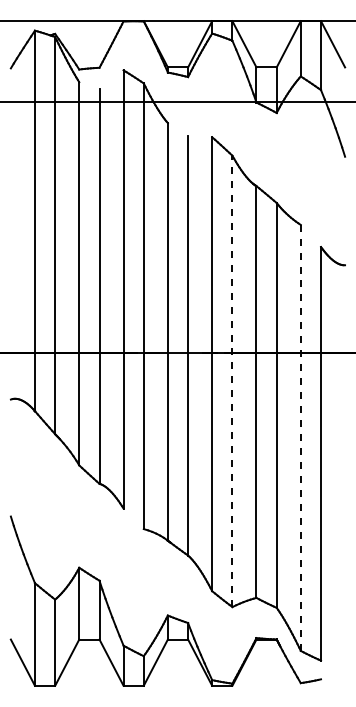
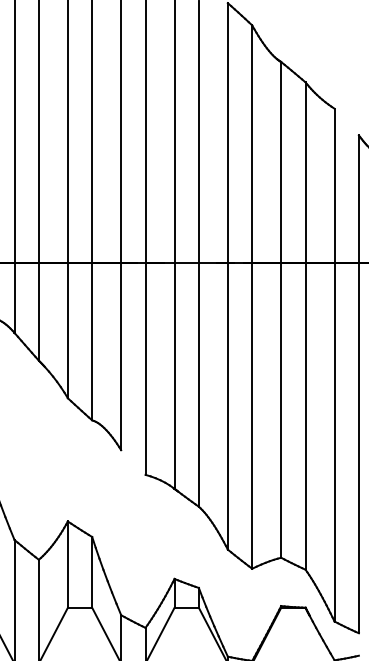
line: (232, 381) -> (252, 297), dashed -> solid
line: (300, 437) -> (334, 364), dashed -> solid

